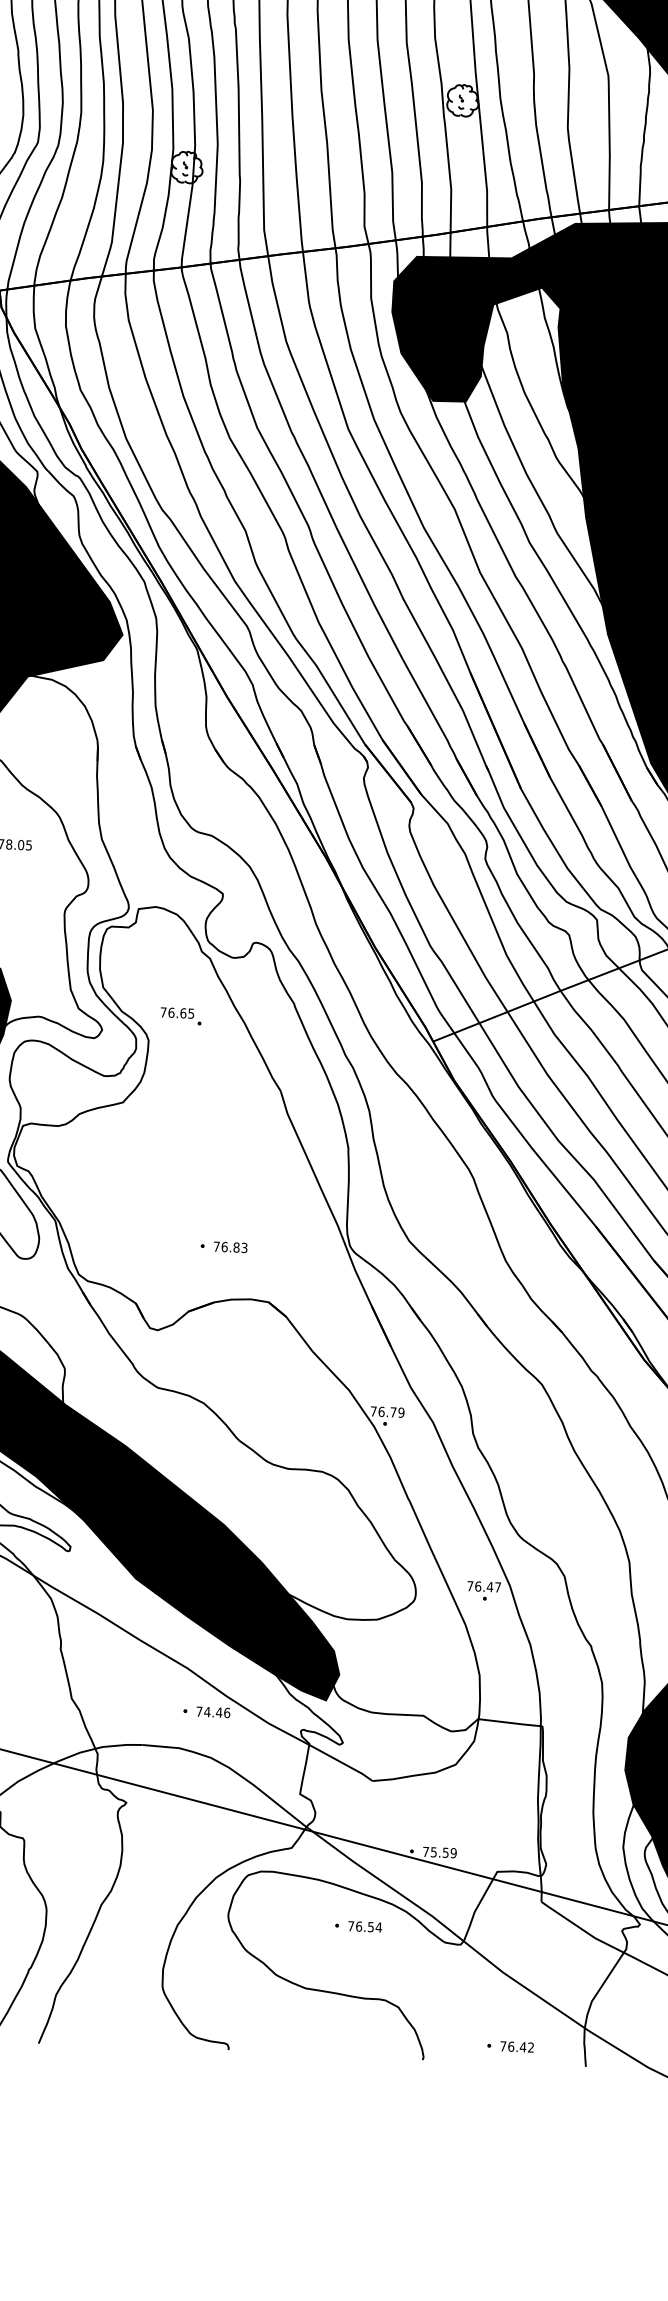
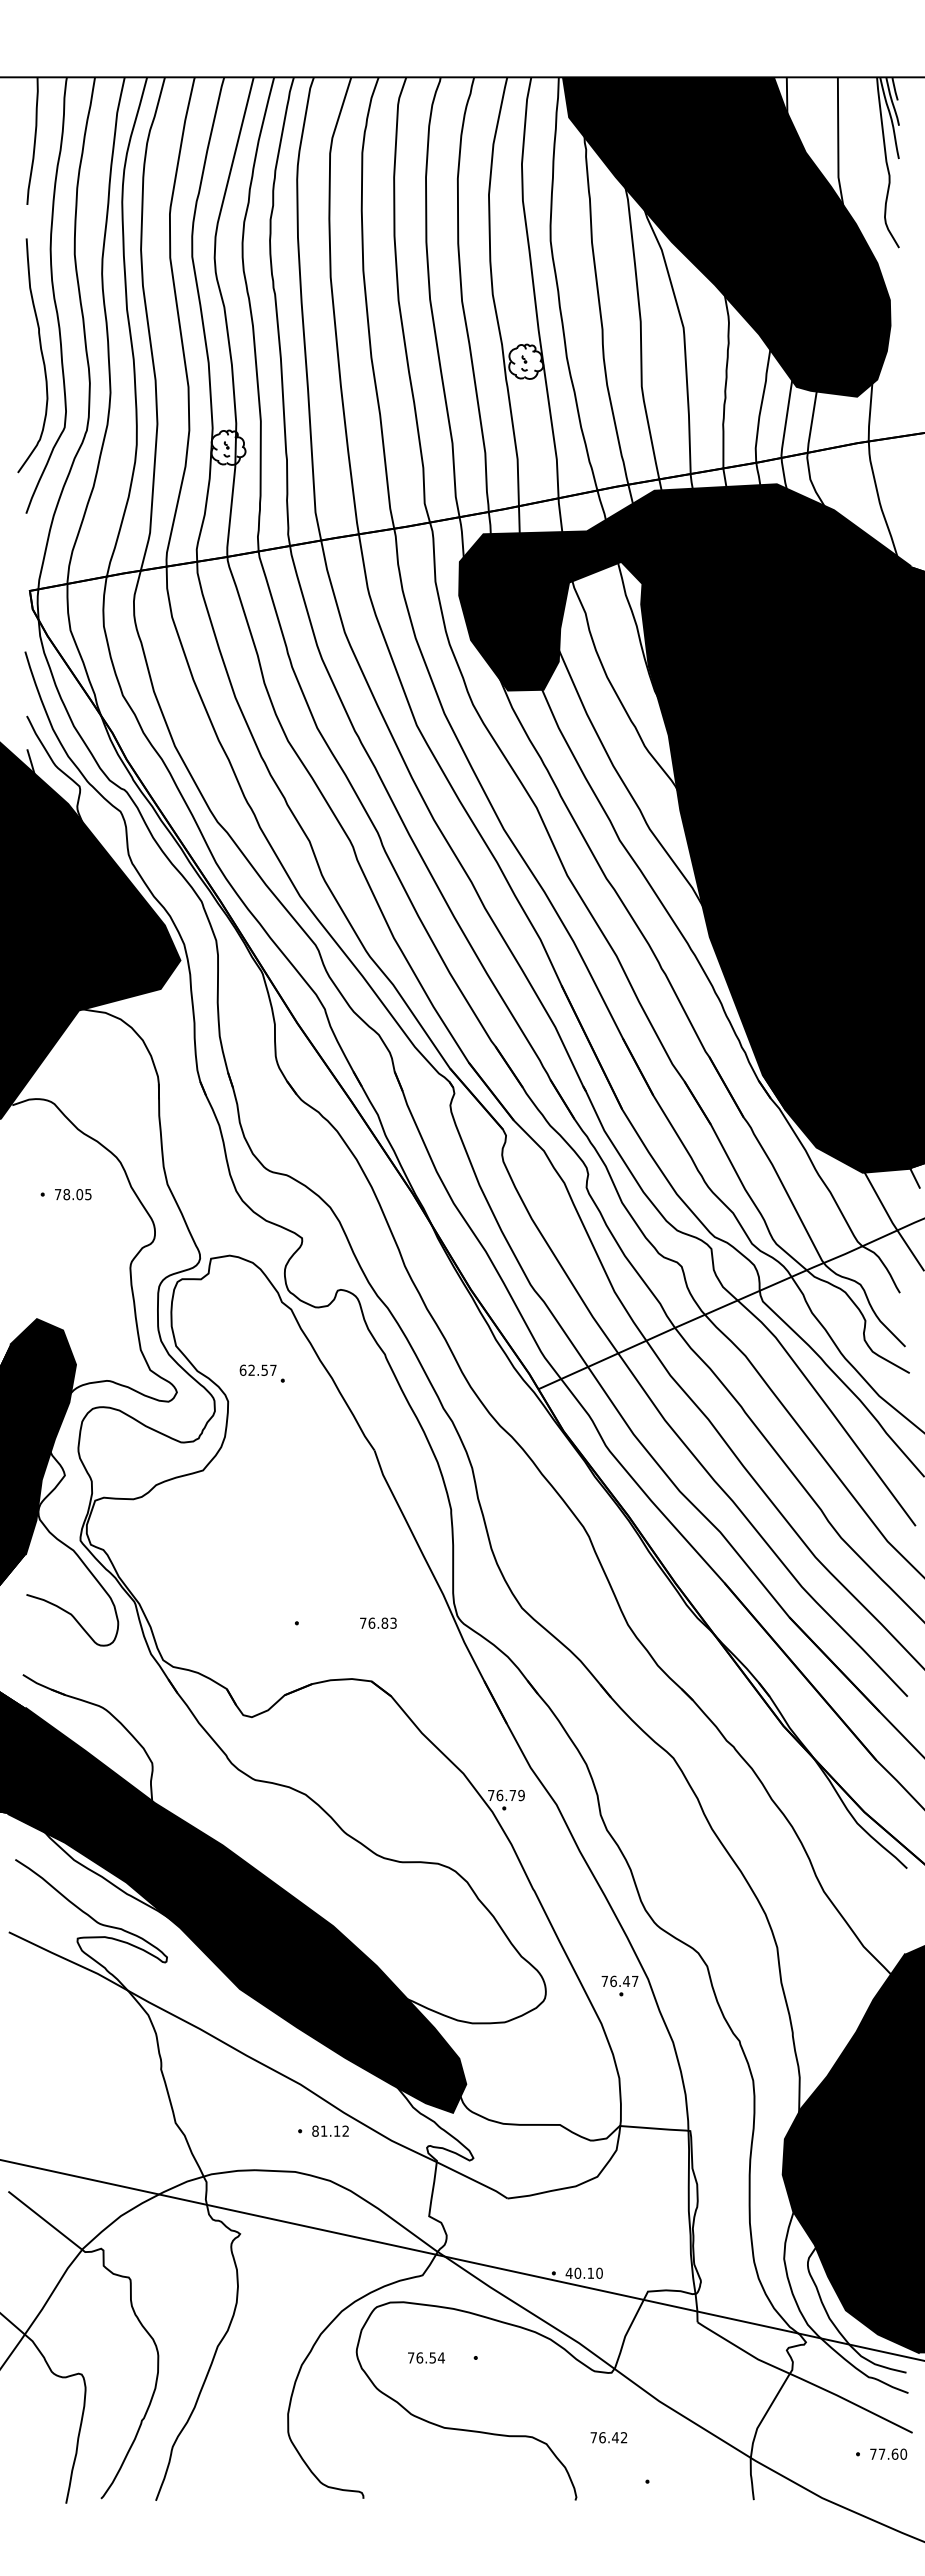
text: (176, 1012) -> (257, 1369), 76.65 -> 62.57
text: (230, 1246) -> (378, 1622), moved
text: (213, 1711) -> (330, 2130), 74.46 -> 81.12
text: (439, 1851) -> (583, 2272), 75.59 -> 40.10
text: (365, 1926) -> (426, 2357), moved
text: (516, 2046) -> (608, 2437), moved

